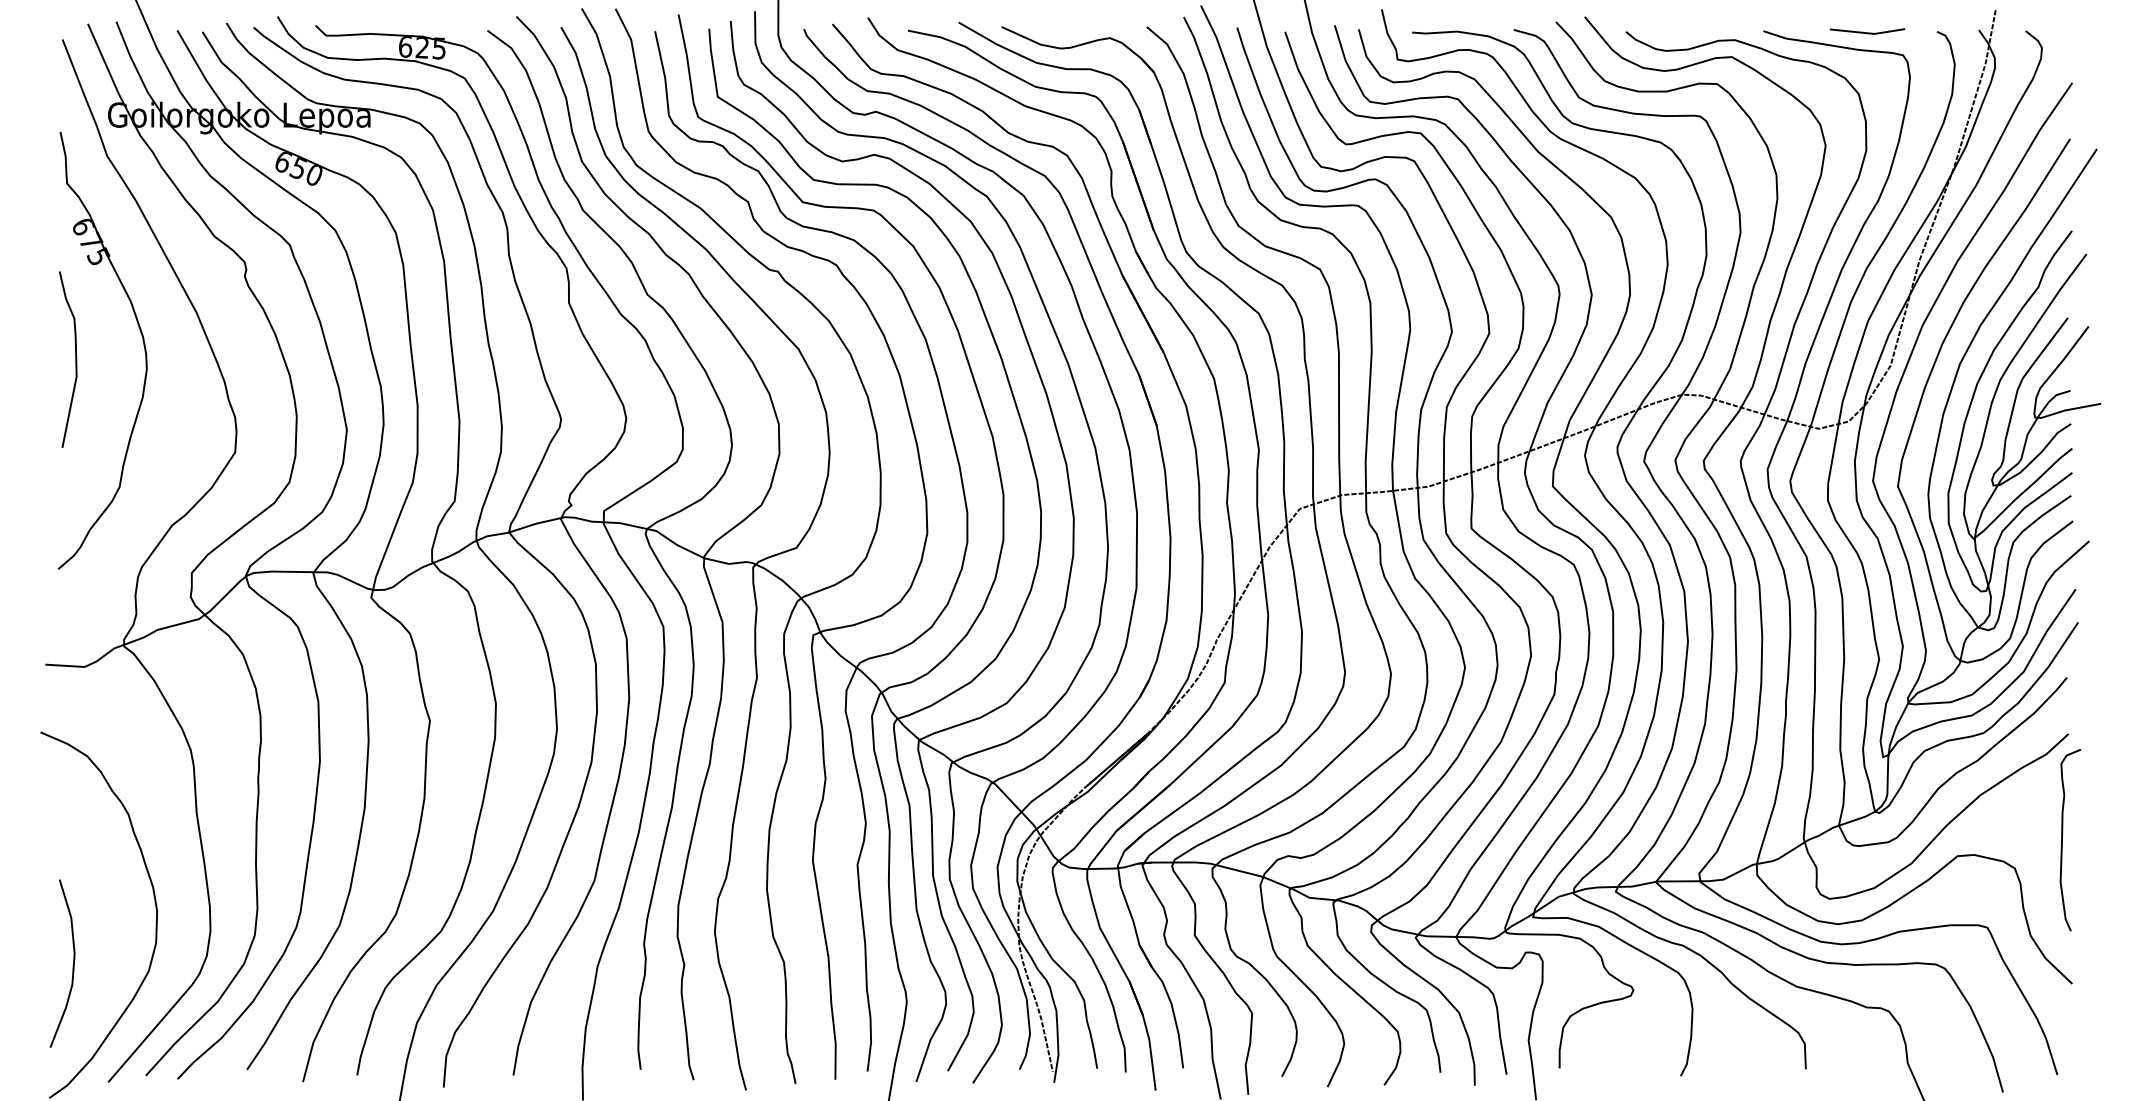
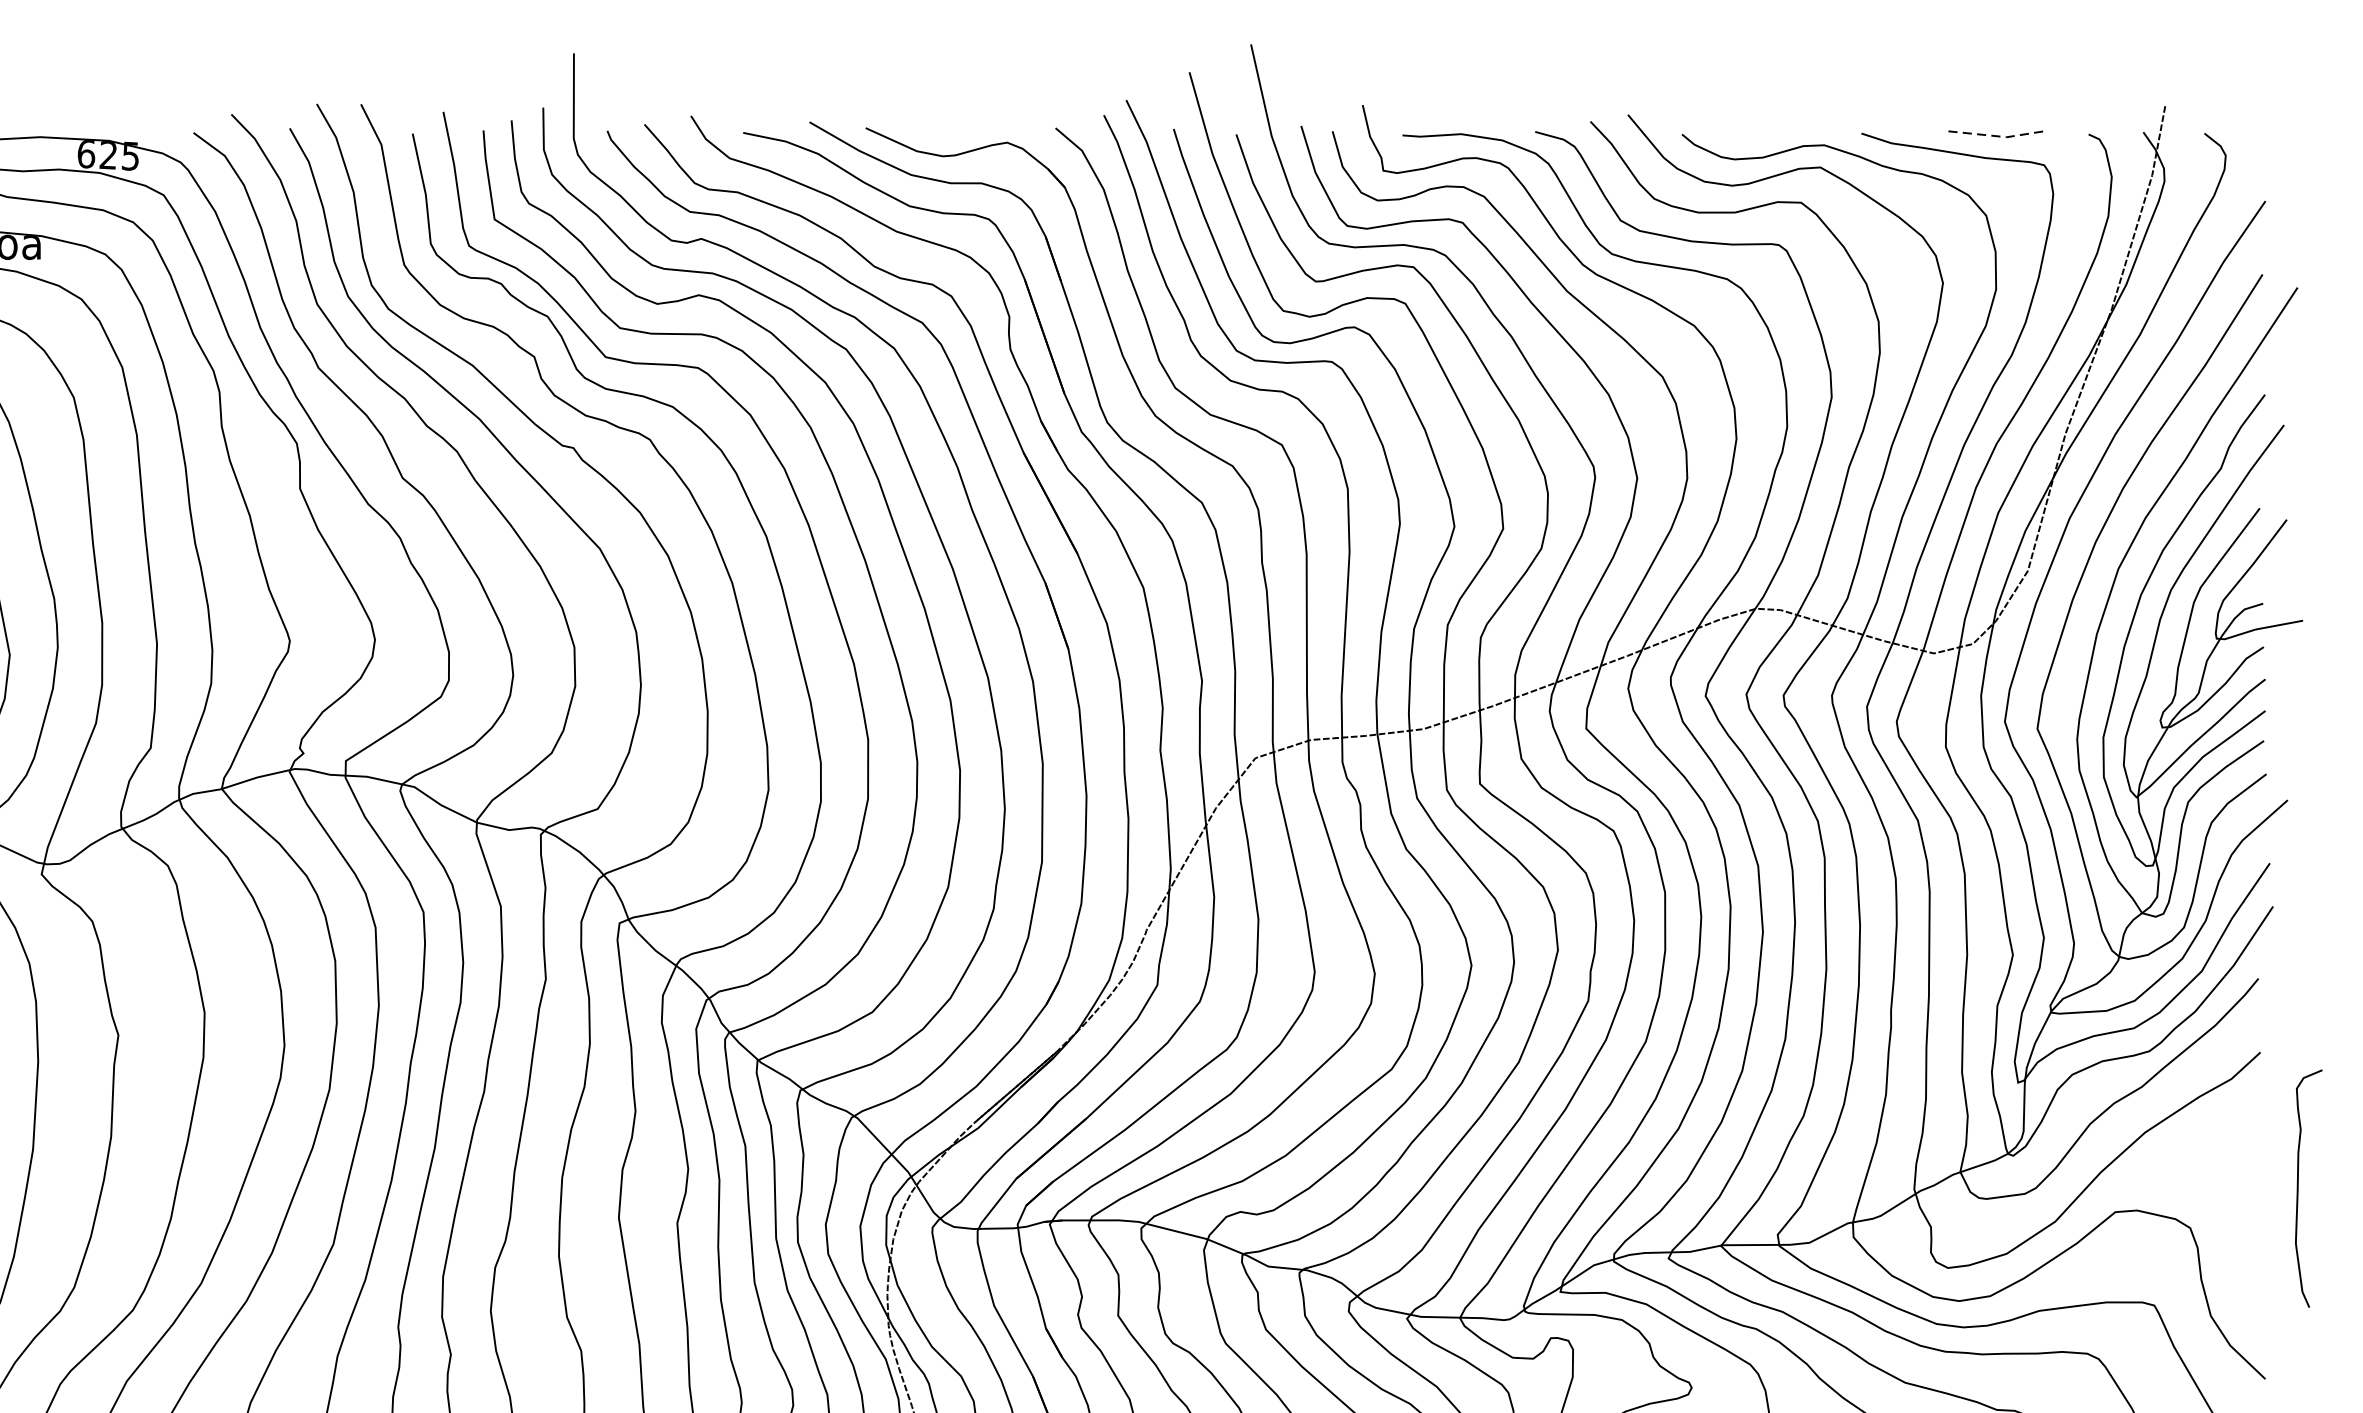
line: (1868, 33) -> (1998, 136), solid -> dashed
curve: (2062, 840) -> (2298, 1189), moved

